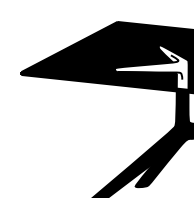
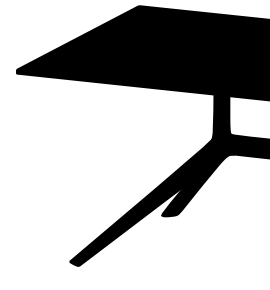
fill: (151, 67) -> (182, 63), added

